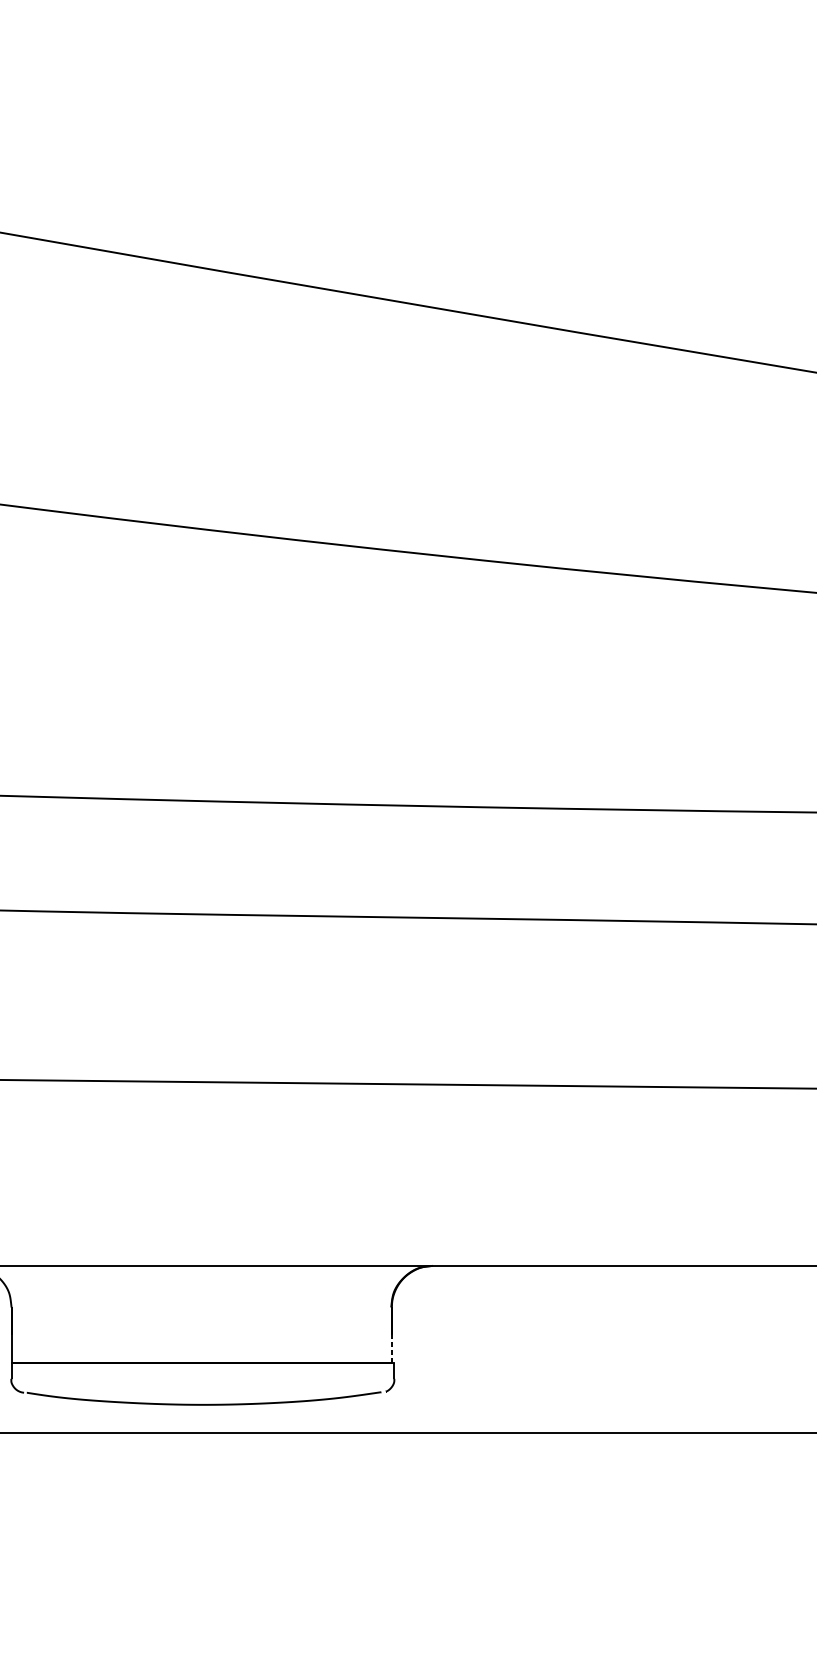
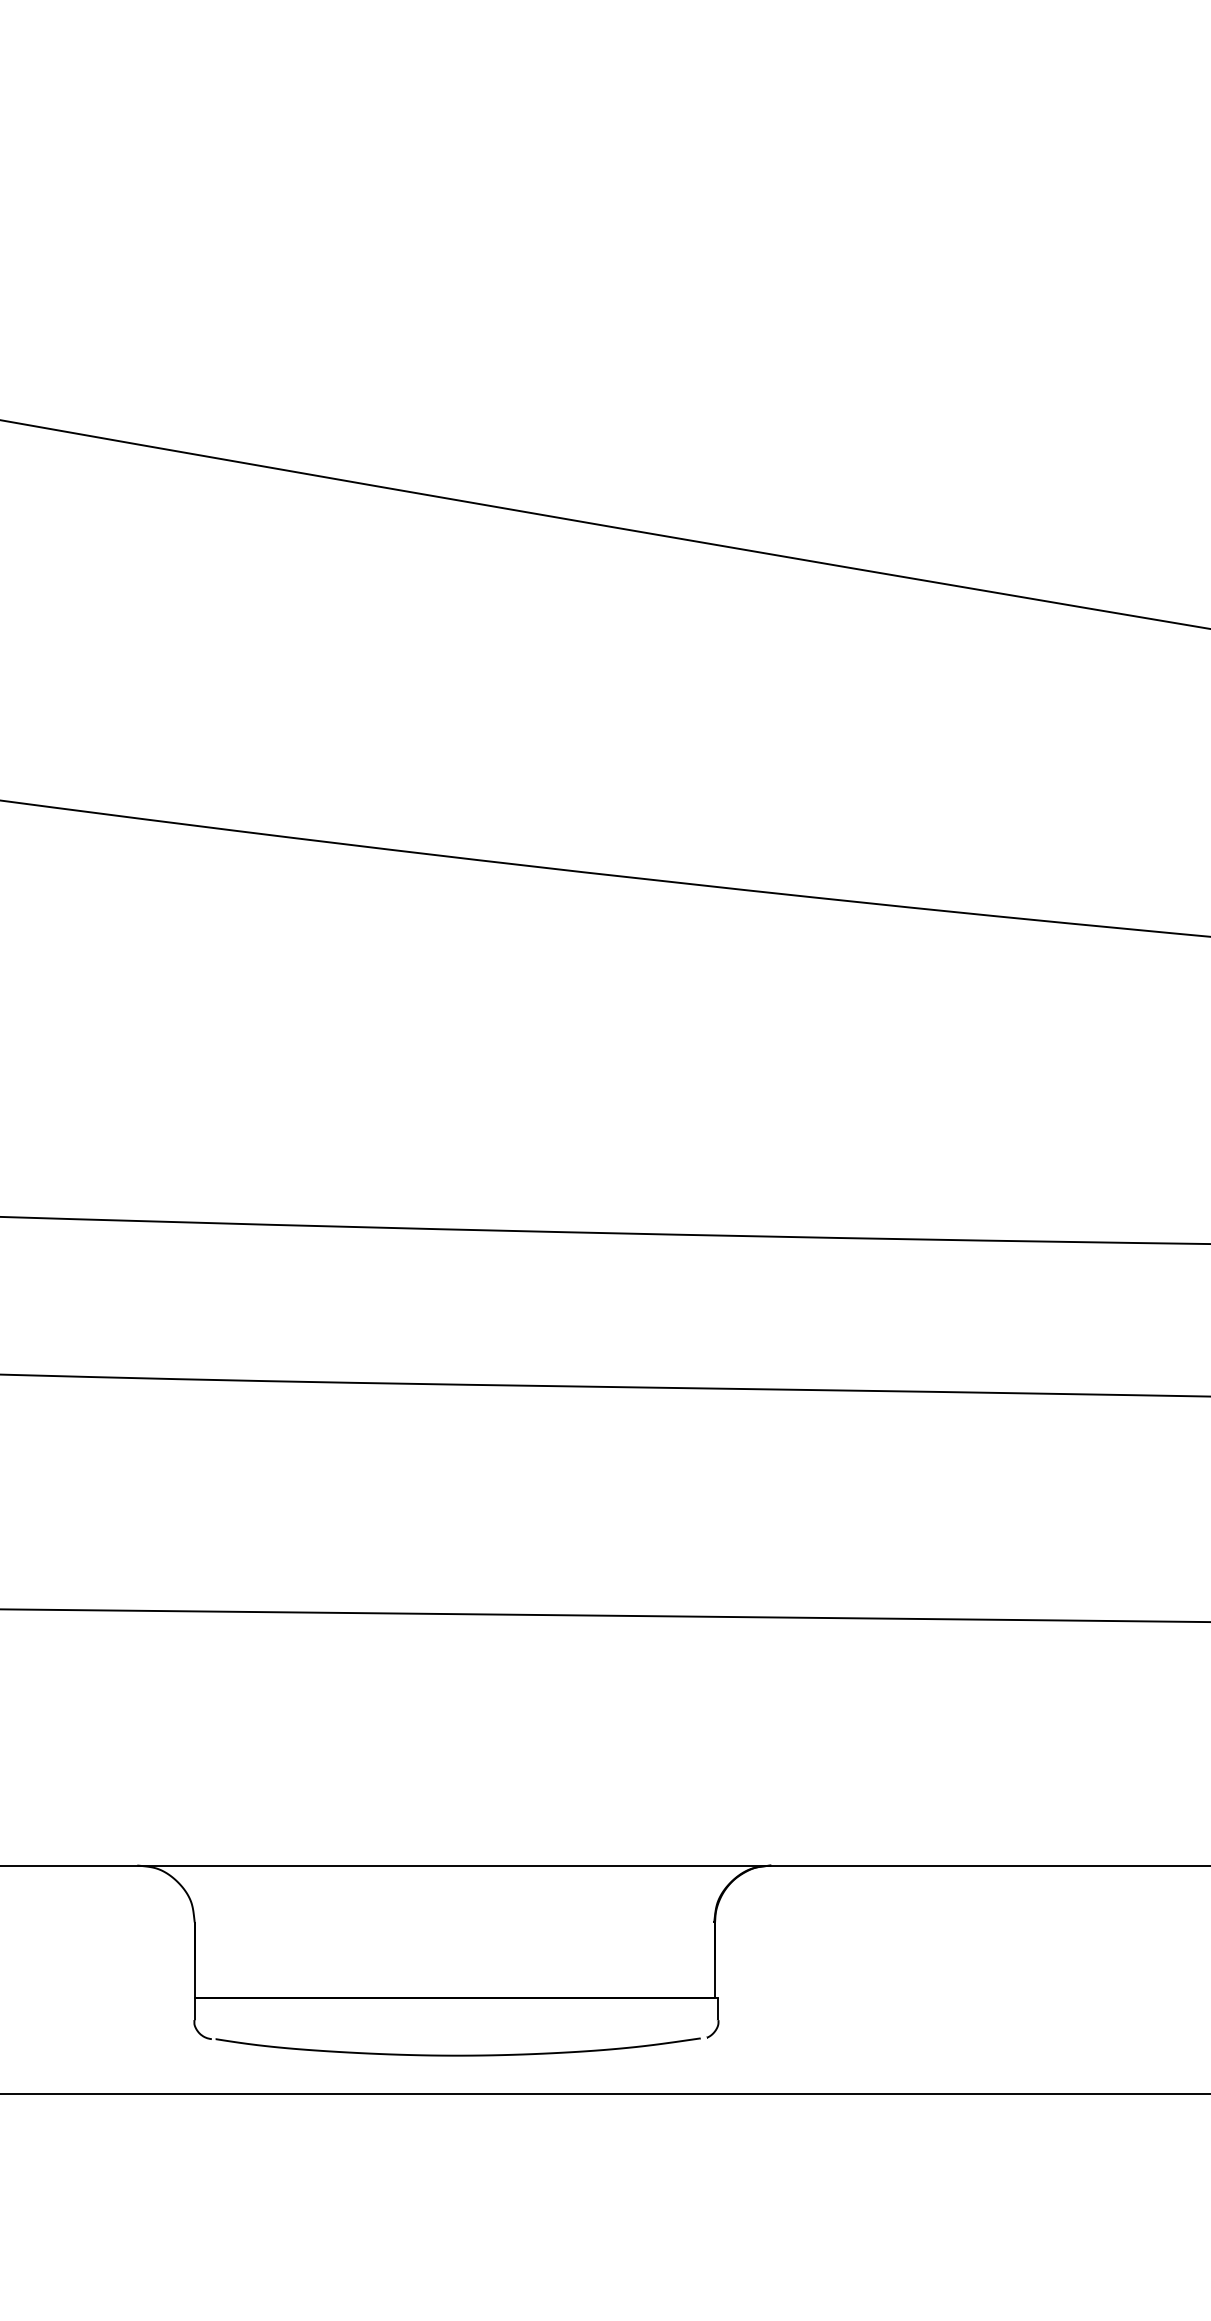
line: (392, 1348) -> (715, 1978), dashed -> solid

